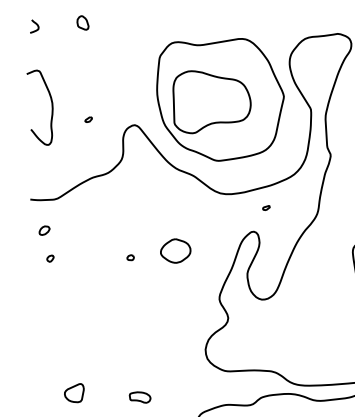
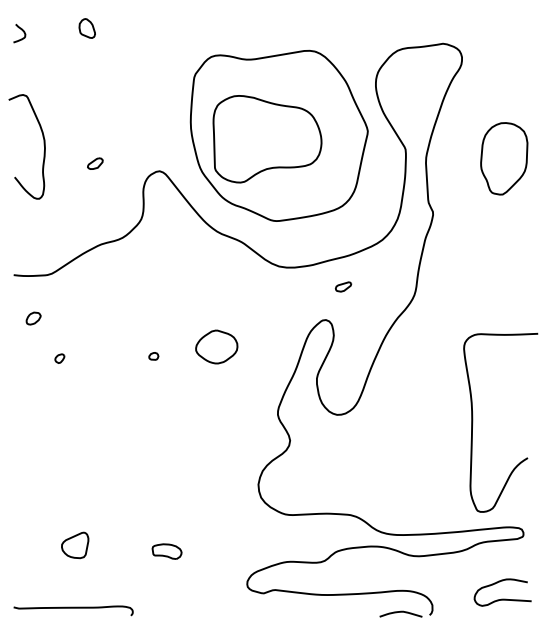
part: (88, 119) -> (94, 163), size x1.6
part: (266, 207) -> (343, 286), size x1.6
part: (50, 258) -> (59, 358), moved

